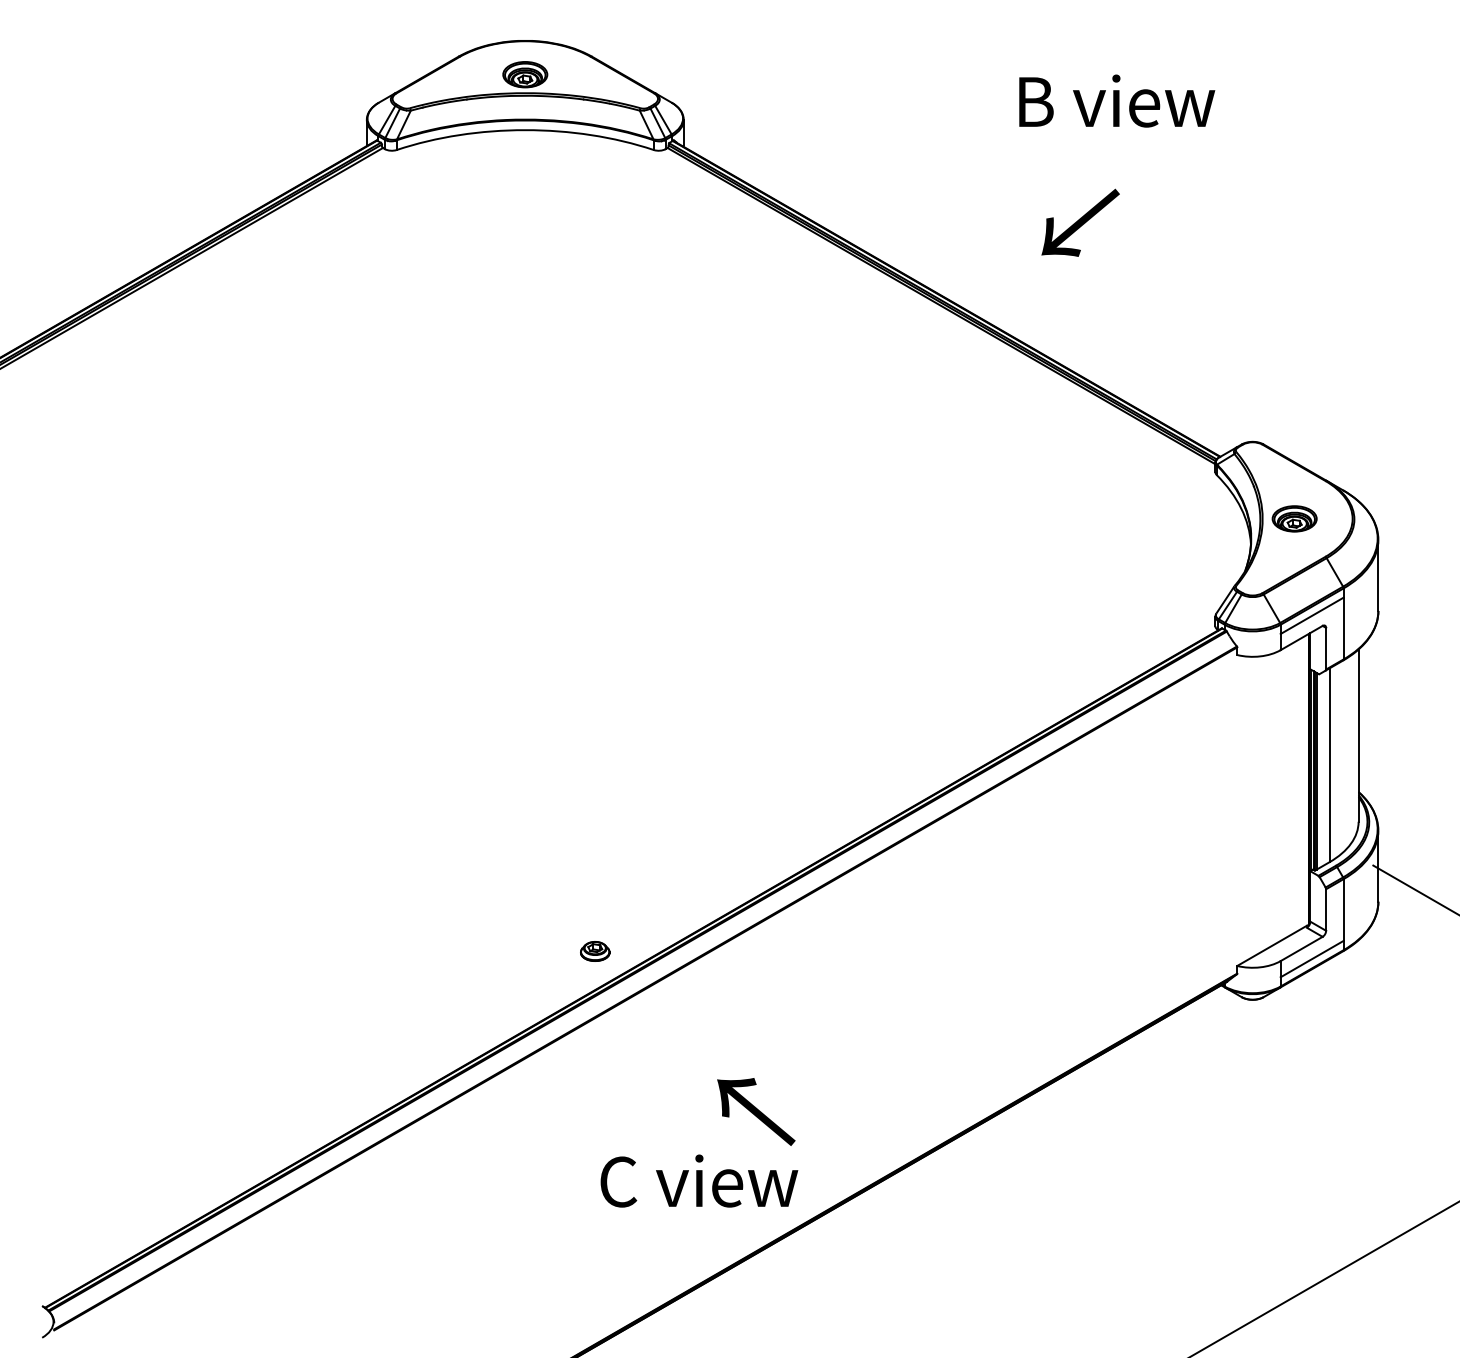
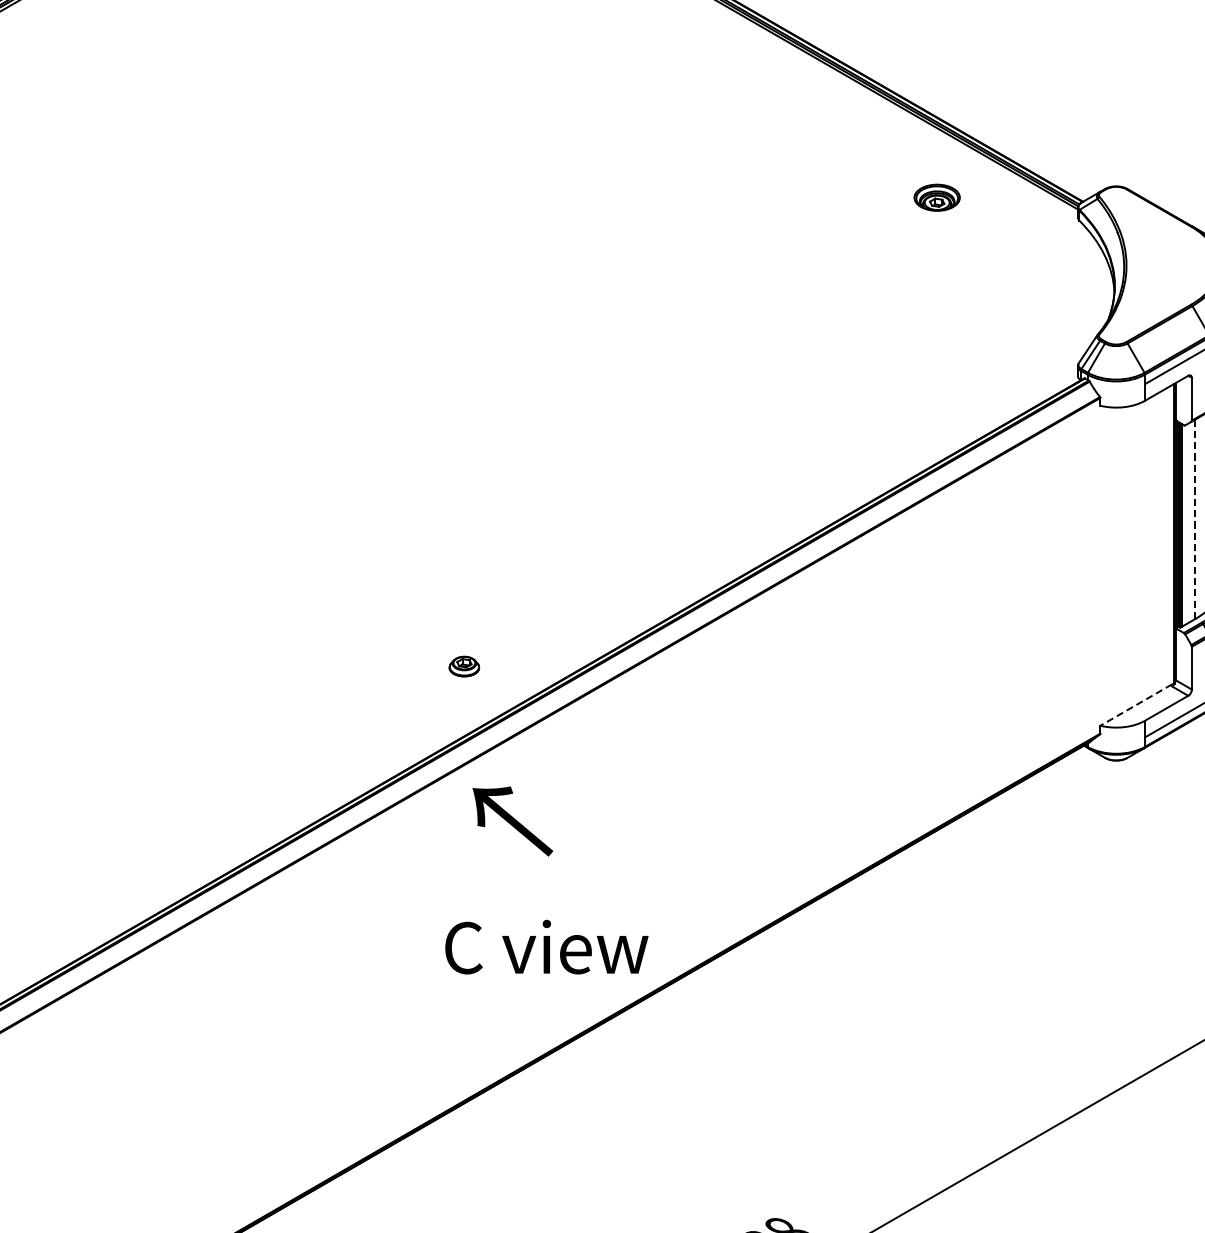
part: (1294, 518) -> (937, 197), moved
line: (1329, 765) -> (1195, 519), solid -> dashed
line: (1271, 946) -> (1135, 705), solid -> dashed
part: (595, 951) -> (464, 666), moved
text: (756, 1111) -> (513, 820), moved

